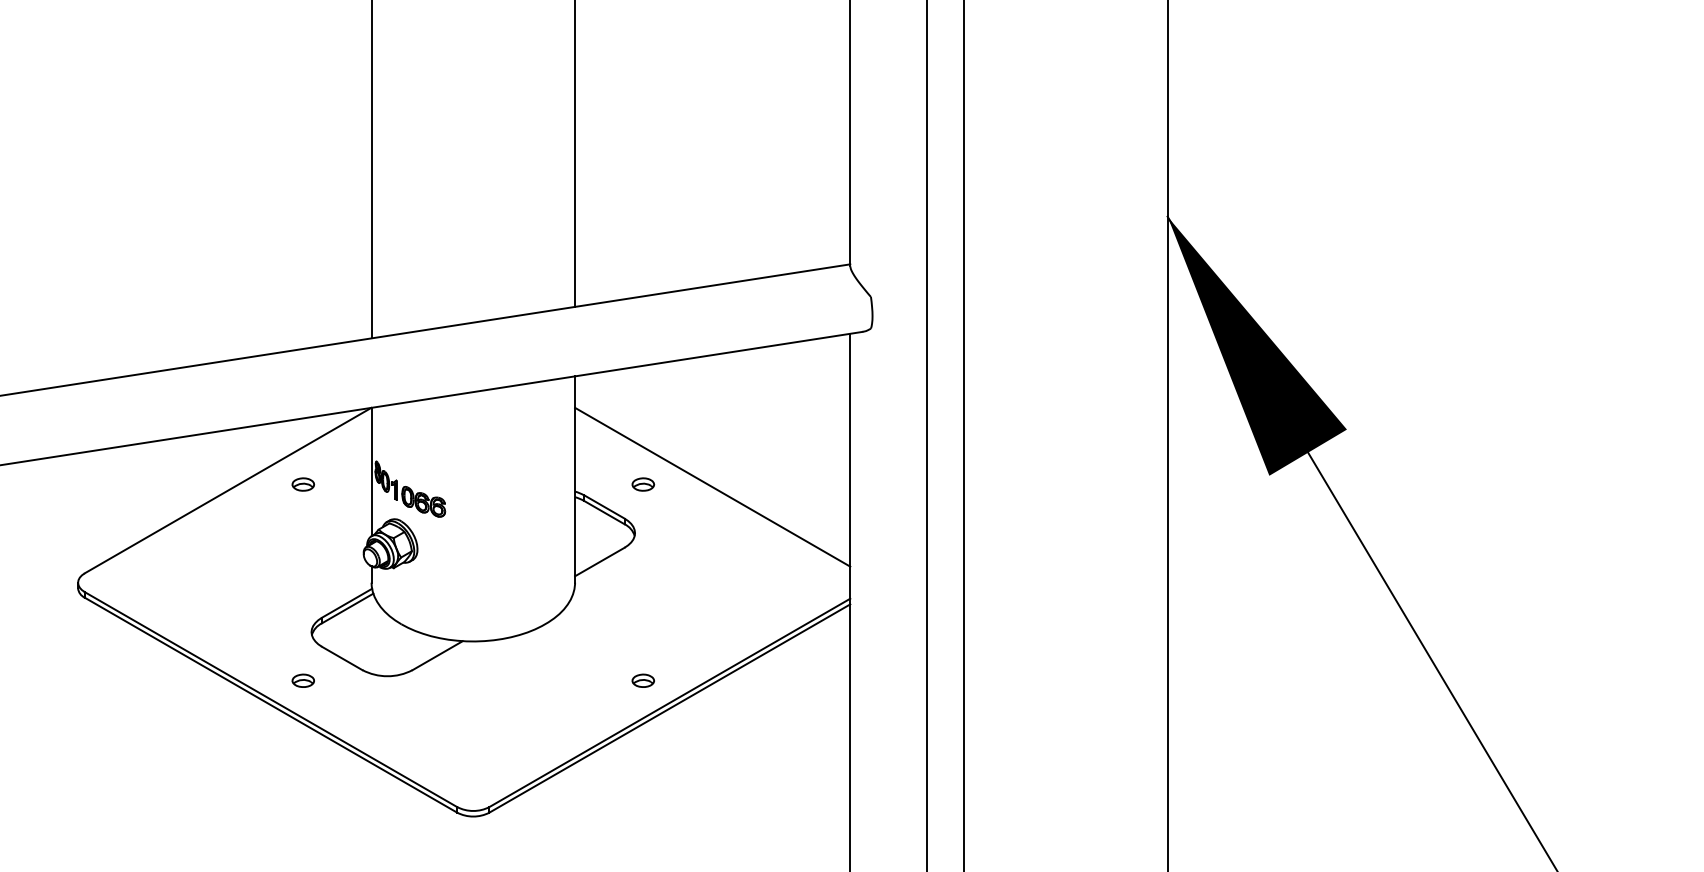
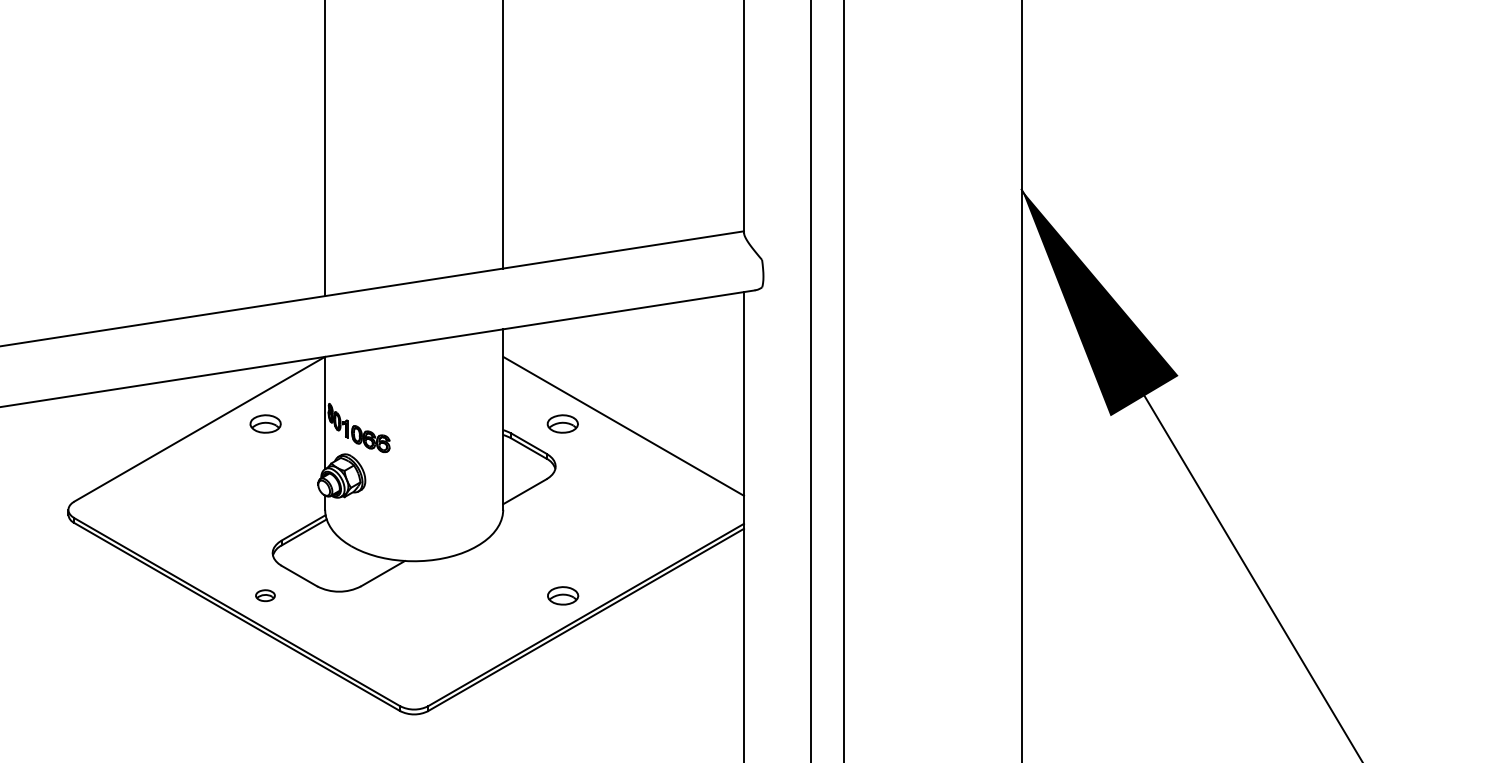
part: (302, 484) -> (264, 423), size x1.6
part: (643, 484) -> (563, 423), size x1.6
part: (642, 680) -> (562, 595), size x1.6

